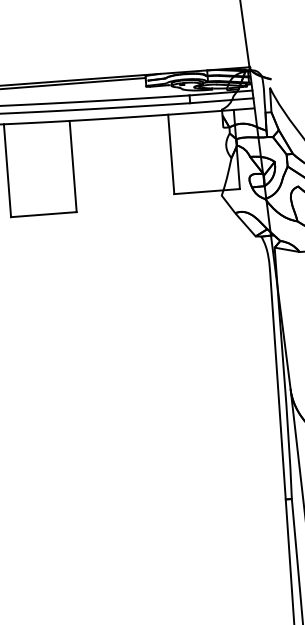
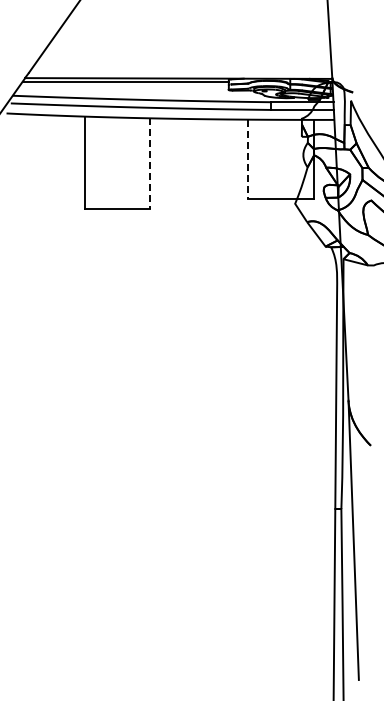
line: (171, 154) -> (248, 159), solid -> dashed
line: (73, 167) -> (150, 164), solid -> dashed

